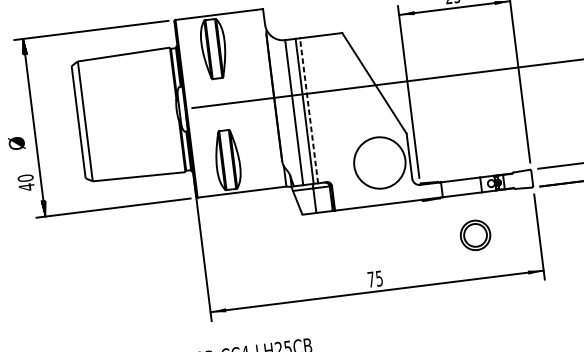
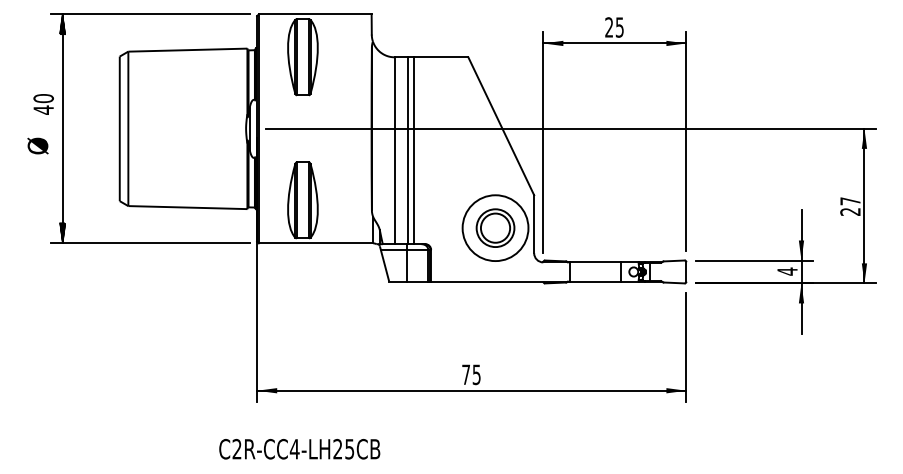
line: (308, 110) -> (413, 150), dashed -> solid
text: (26, 182) -> (43, 104), moved
part: (475, 234) -> (495, 227), moved

